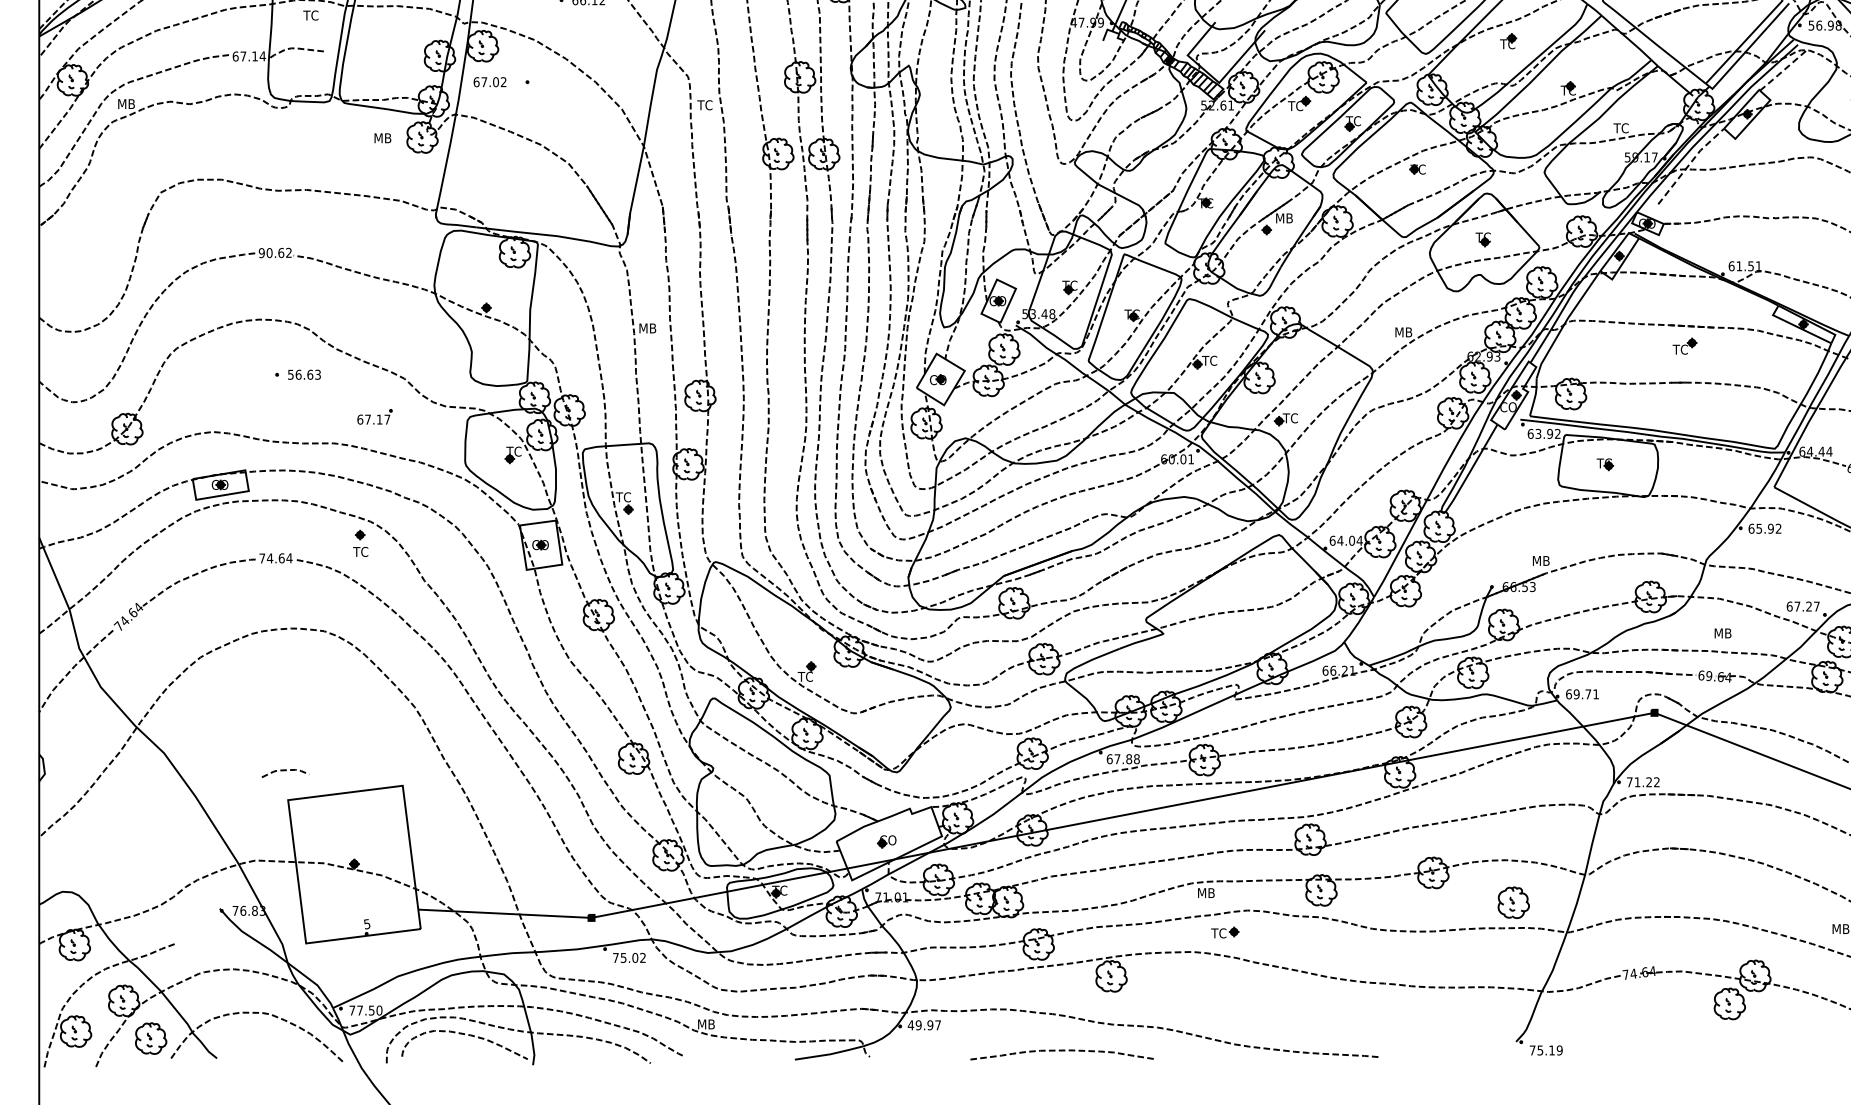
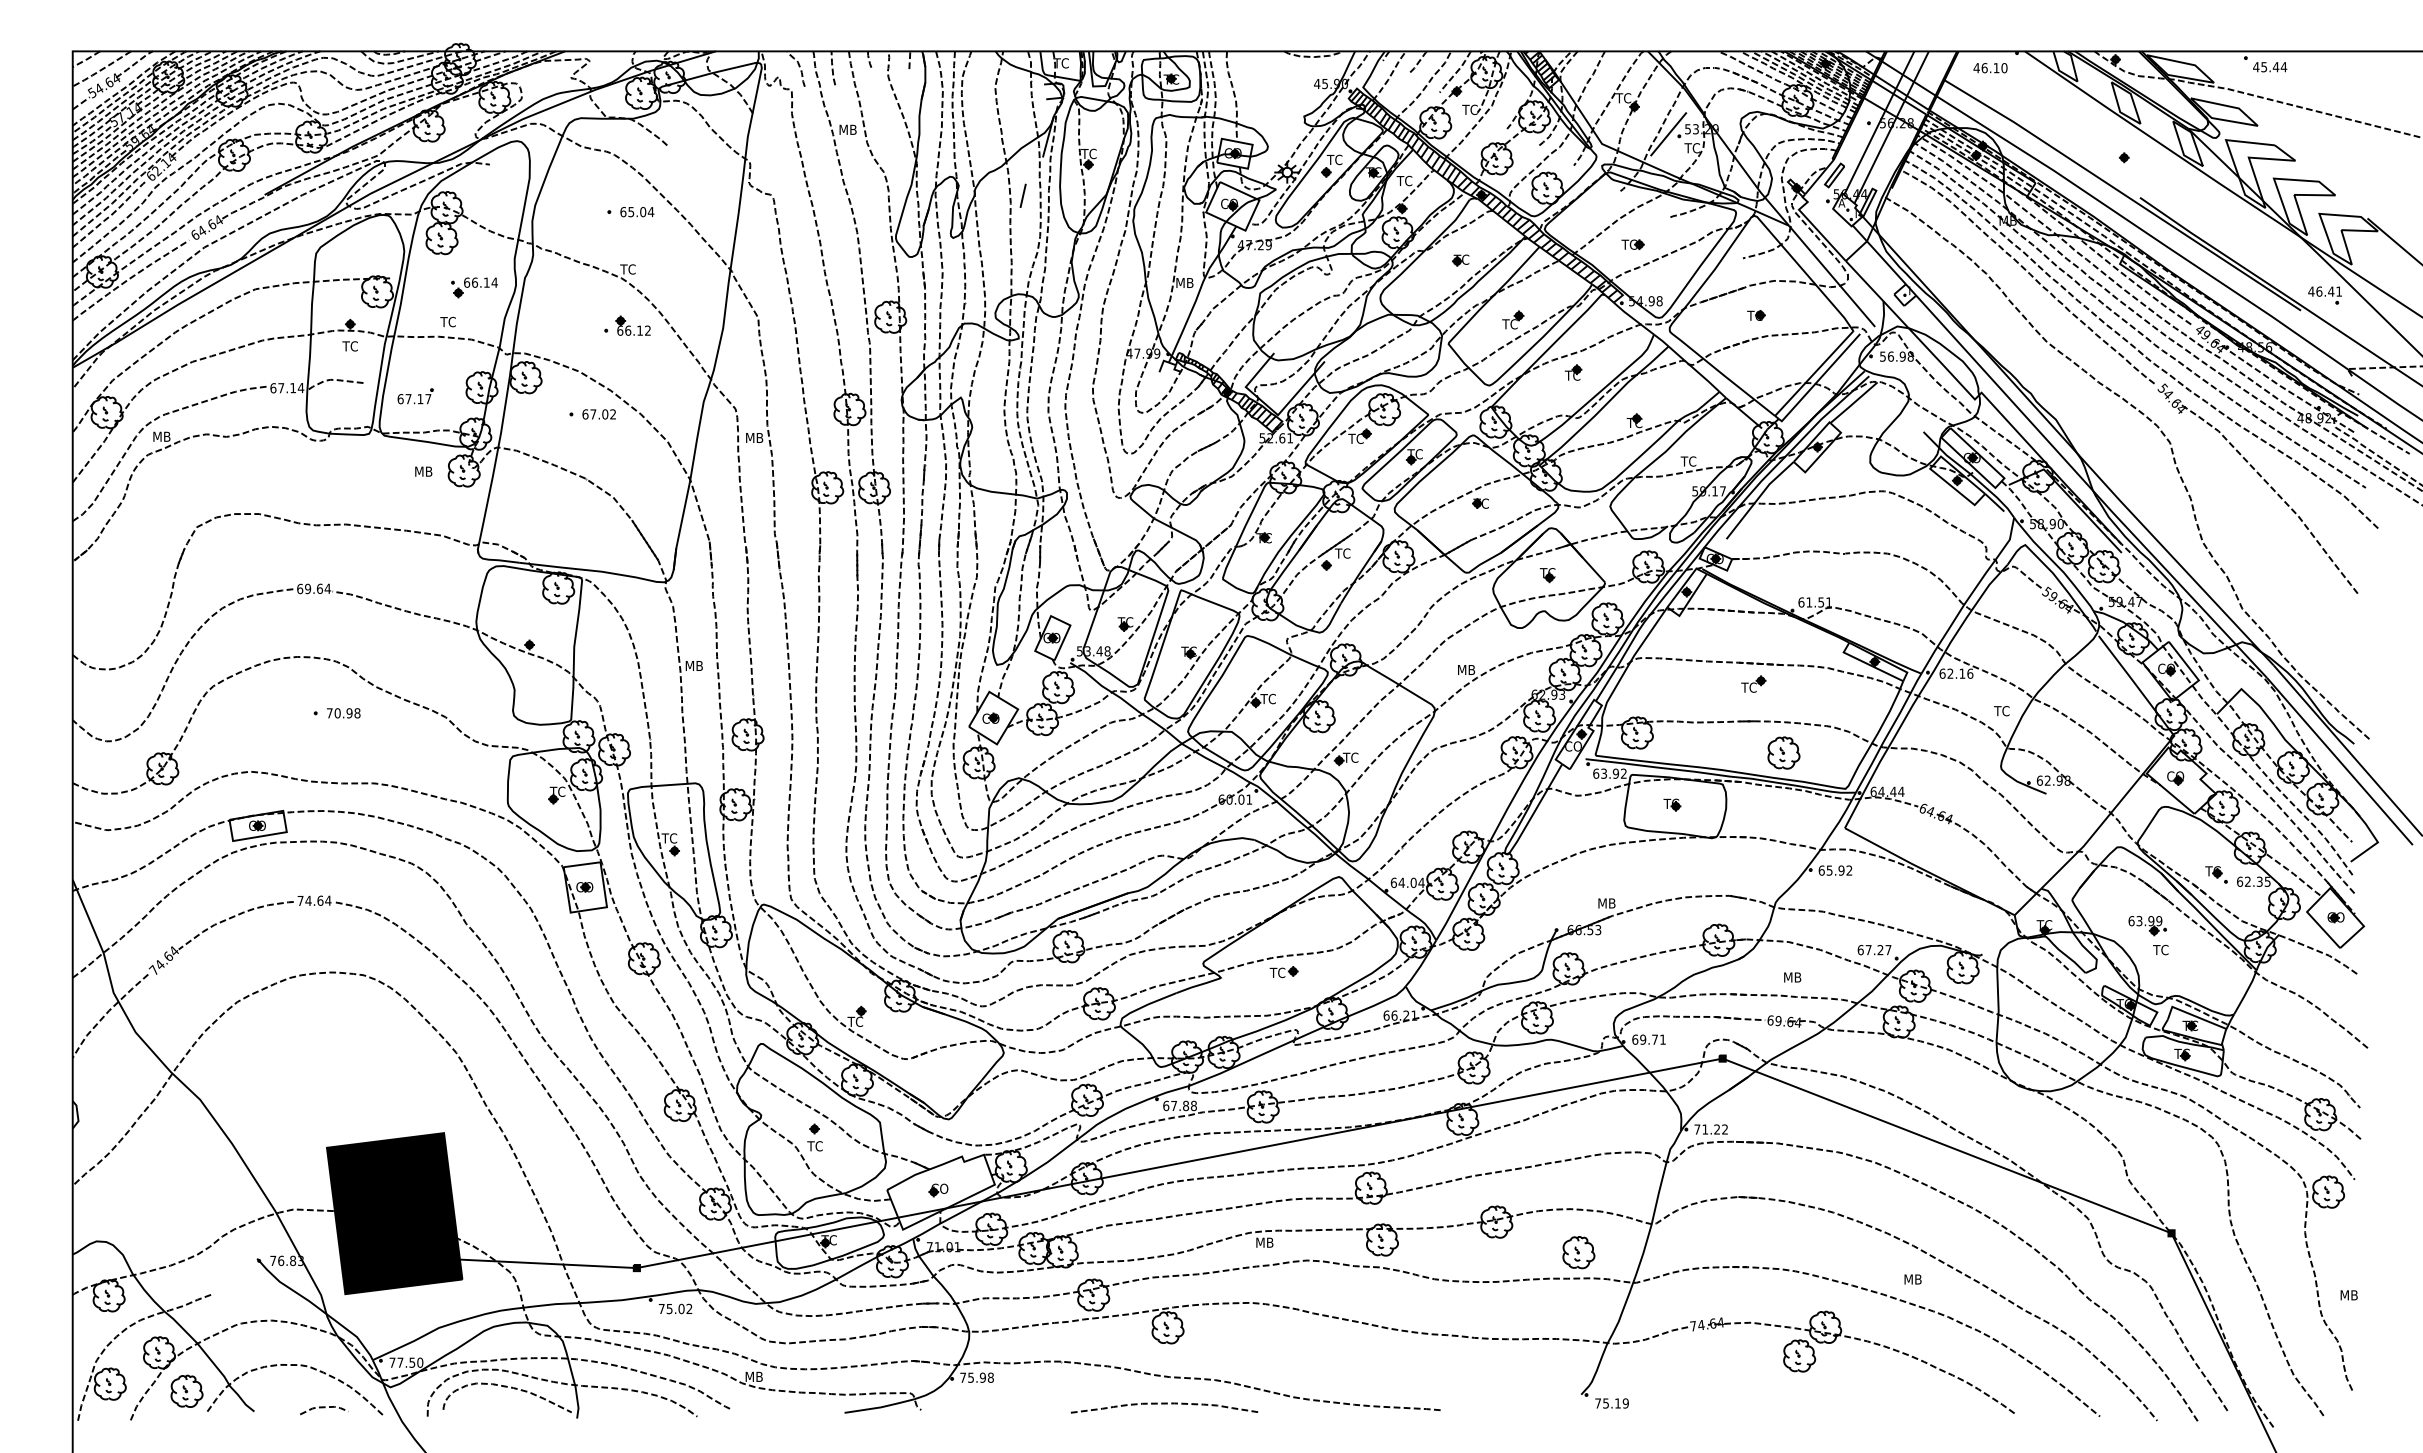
line: (1782, 70) -> (1853, 402), dashed -> solid
text: (489, 82) -> (598, 414), moved
text: (705, 104) -> (753, 437), TC -> MB
line: (1689, 164) -> (1758, 498), dashed -> solid
text: (1284, 218) -> (1344, 553), MB -> TC
text: (275, 252) -> (314, 588), 90.62 -> 69.64
text: (304, 374) -> (343, 713), 56.63 -> 70.98
part: (1714, 413) -> (1783, 752), added
part: (374, 417) -> (415, 396), moved
part: (360, 543) -> (814, 1137), moved
curve: (285, 771) -> (324, 1408), moved
fill: (354, 864) -> (394, 1213), added
part: (1224, 932) -> (1283, 971), moved
text: (924, 1025) -> (976, 1377), 49.97 -> 75.98
curve: (1062, 1051) -> (1164, 1404), moved

